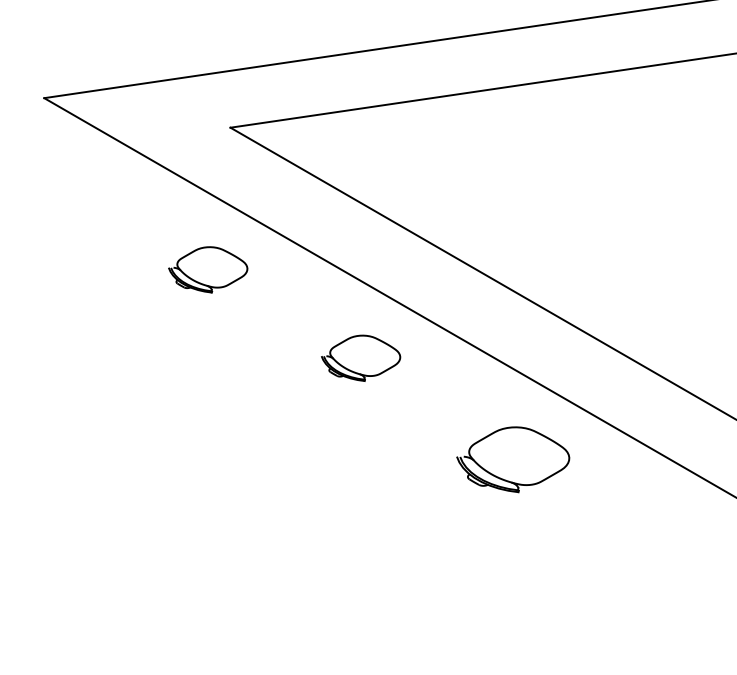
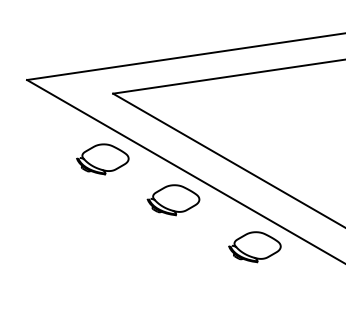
part: (207, 270) -> (102, 159), size x1.43
part: (361, 358) -> (173, 200), size x1.43
part: (512, 460) -> (254, 247), moved

